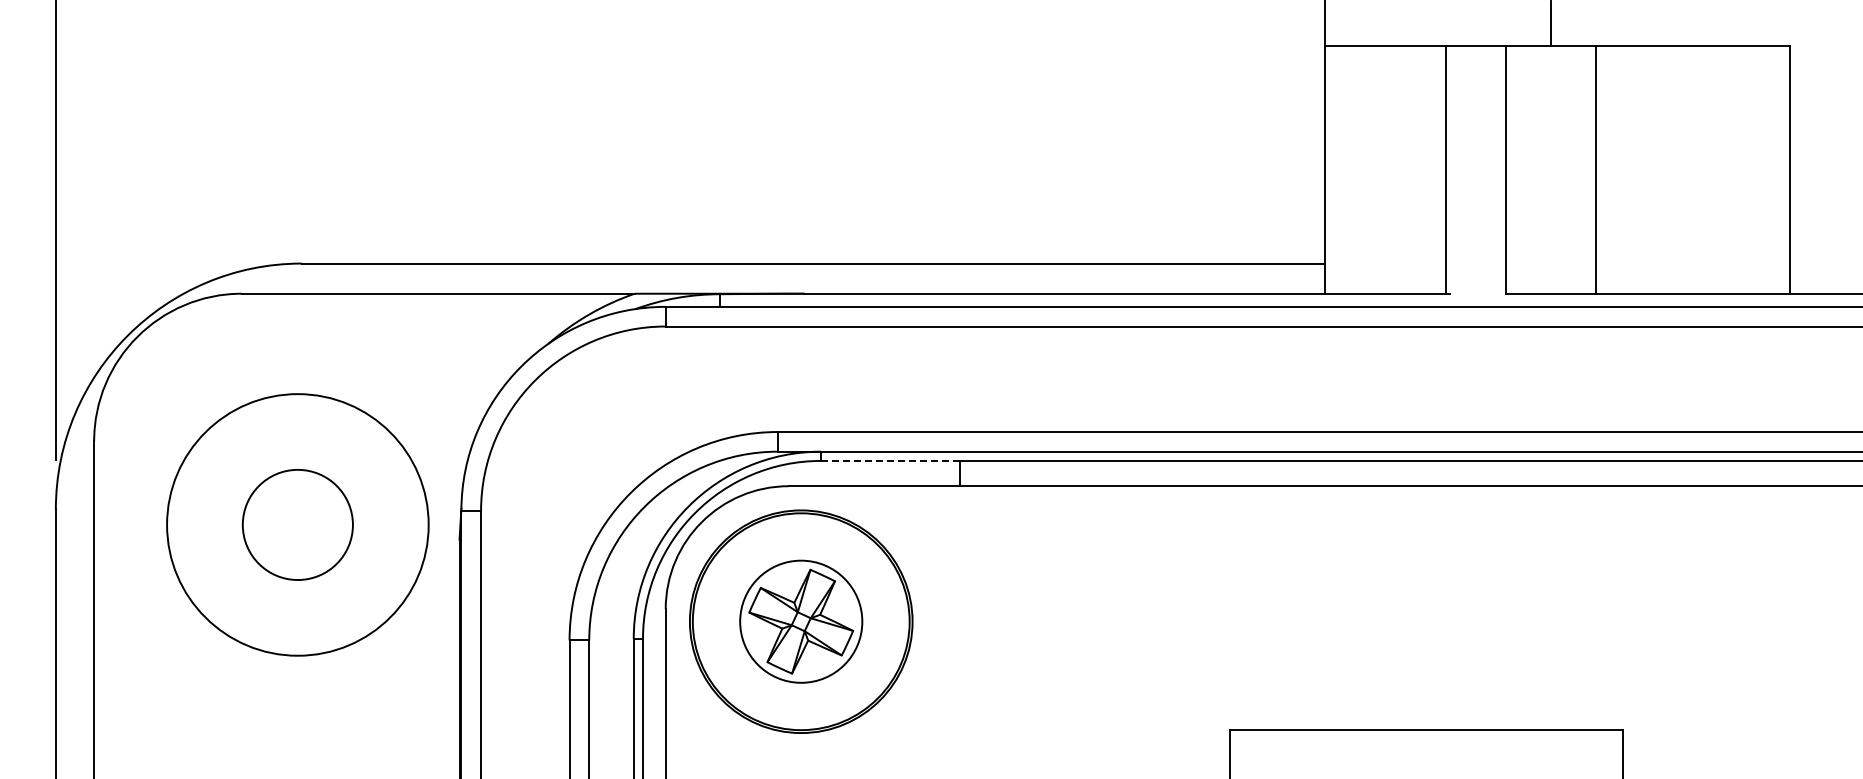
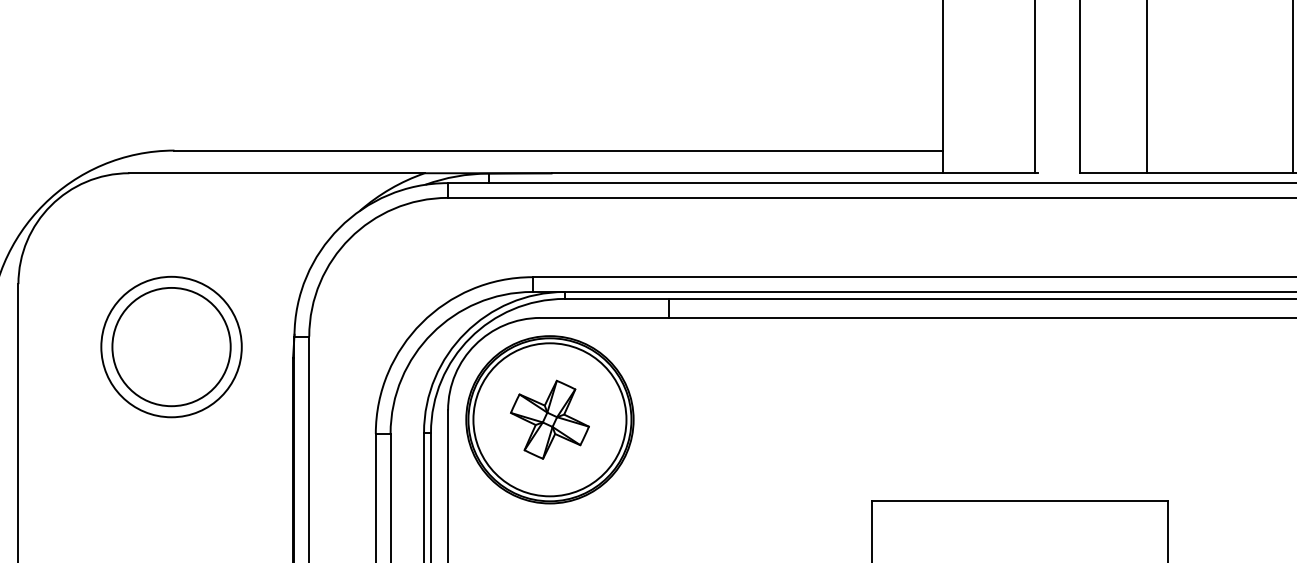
line: (889, 460) -> (616, 298), dashed -> solid
circle: (297, 524) -> (171, 346), size x0.71
circle: (297, 524) -> (171, 346), size x1.43
circle: (801, 621) -> (550, 419), size x1.67

